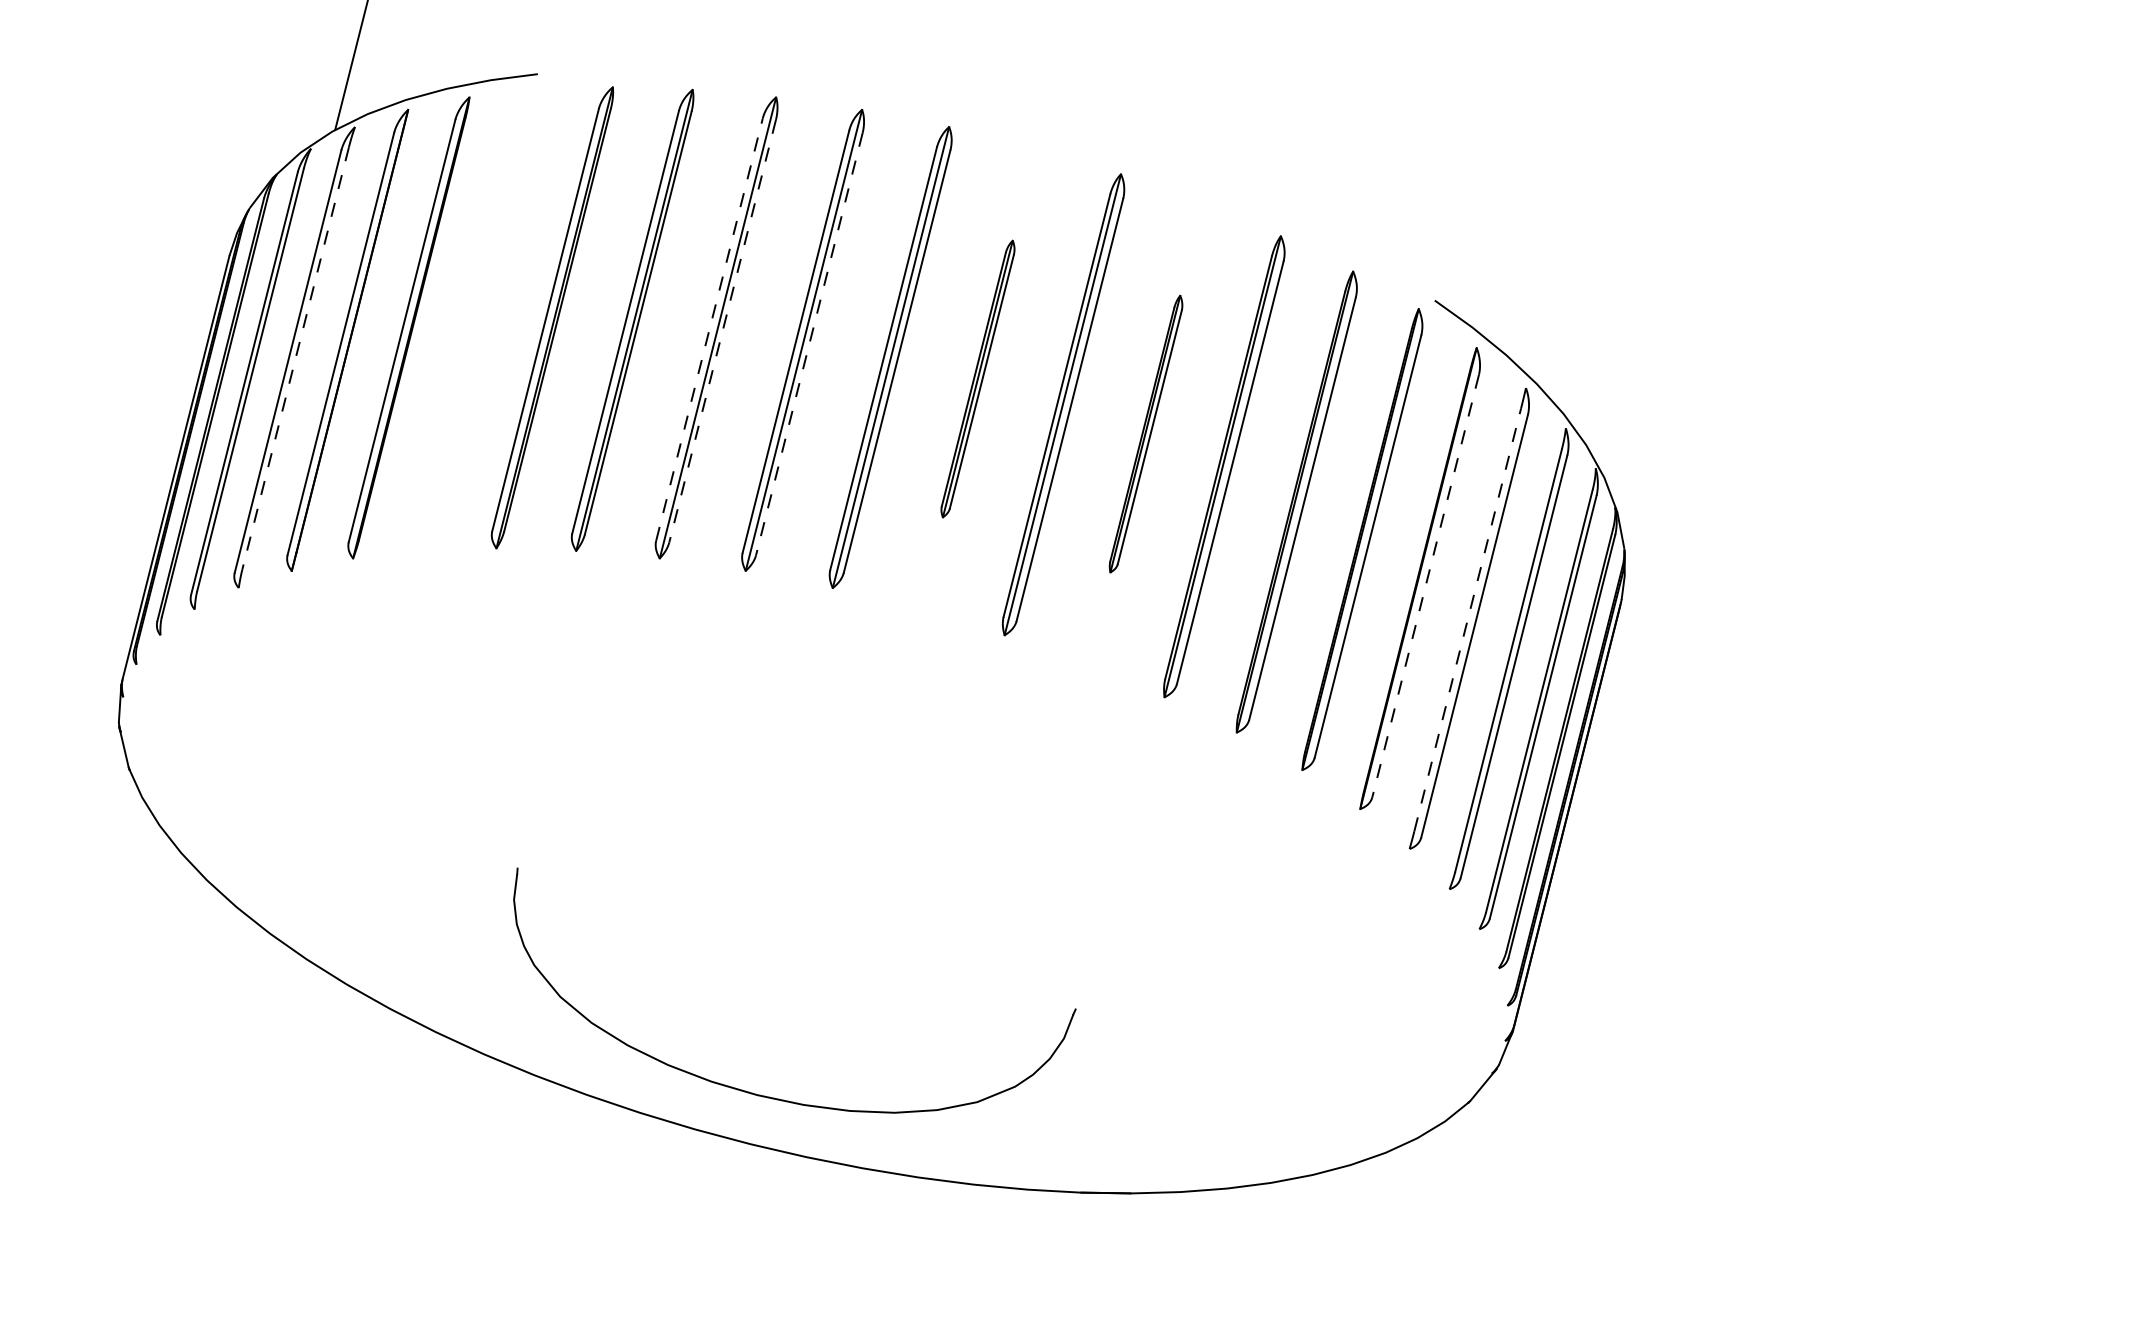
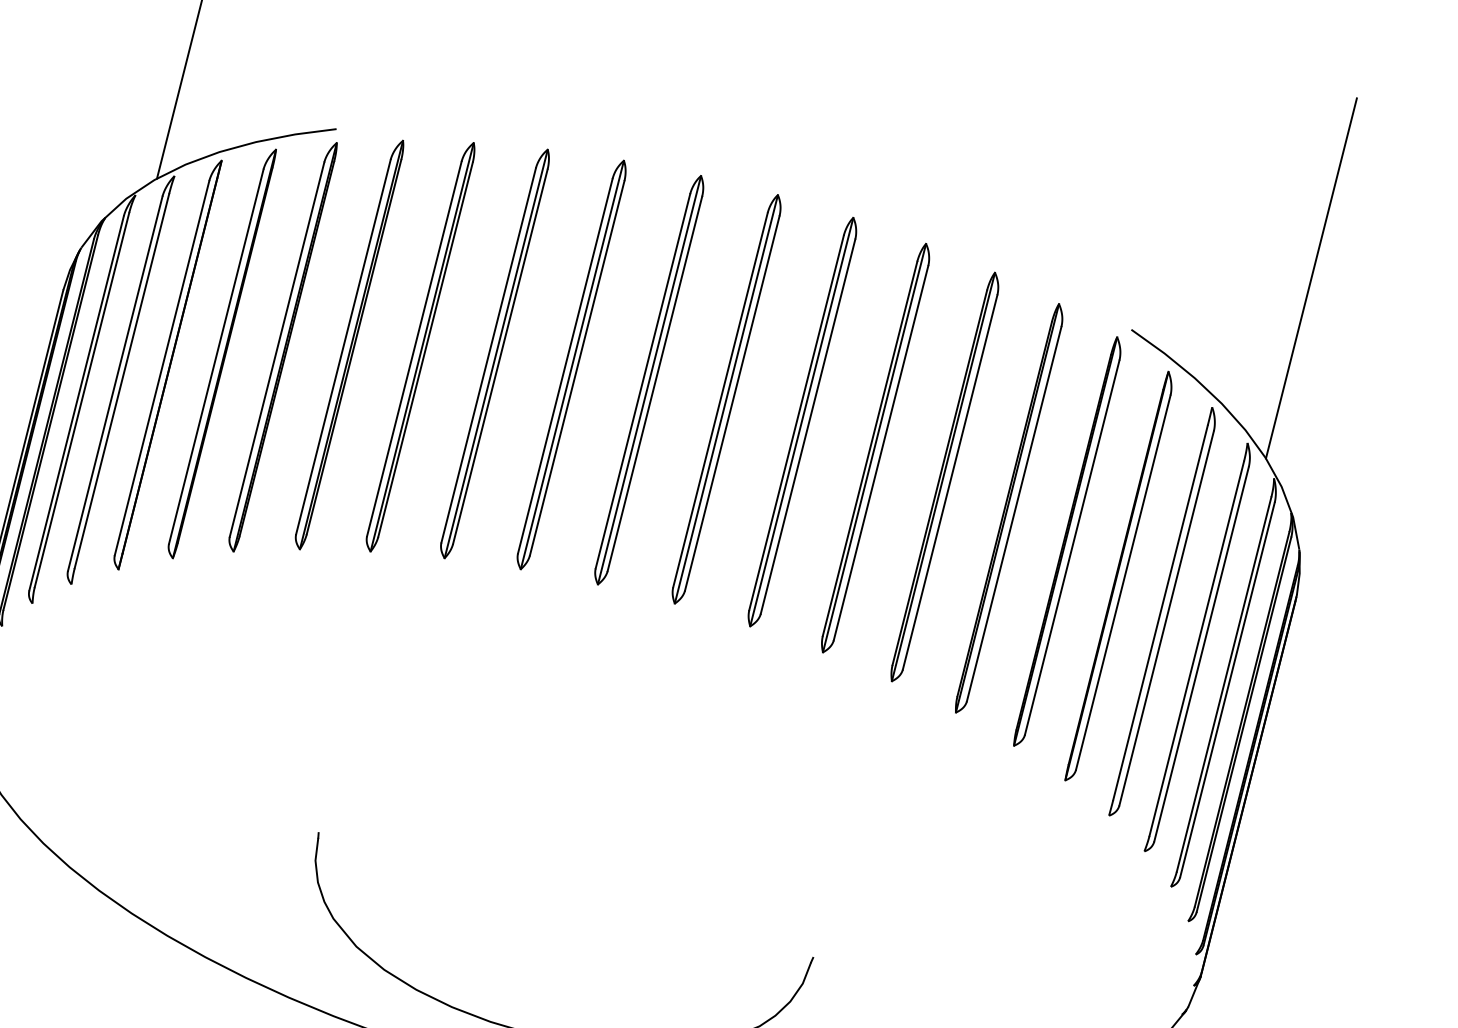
line: (1637, 242) -> (1310, 278), added
part: (477, 319) -> (283, 346), added
line: (709, 329) -> (488, 355), dashed -> solid
line: (722, 331) -> (500, 357), dashed -> solid
line: (809, 344) -> (577, 368), dashed -> solid
line: (295, 358) -> (121, 381), dashed -> solid
part: (977, 378) -> (726, 398), size x1.67
part: (1145, 433) -> (875, 447), size x1.67
line: (1425, 585) -> (1123, 582), dashed -> solid
line: (1467, 620) -> (1160, 613), dashed -> solid

